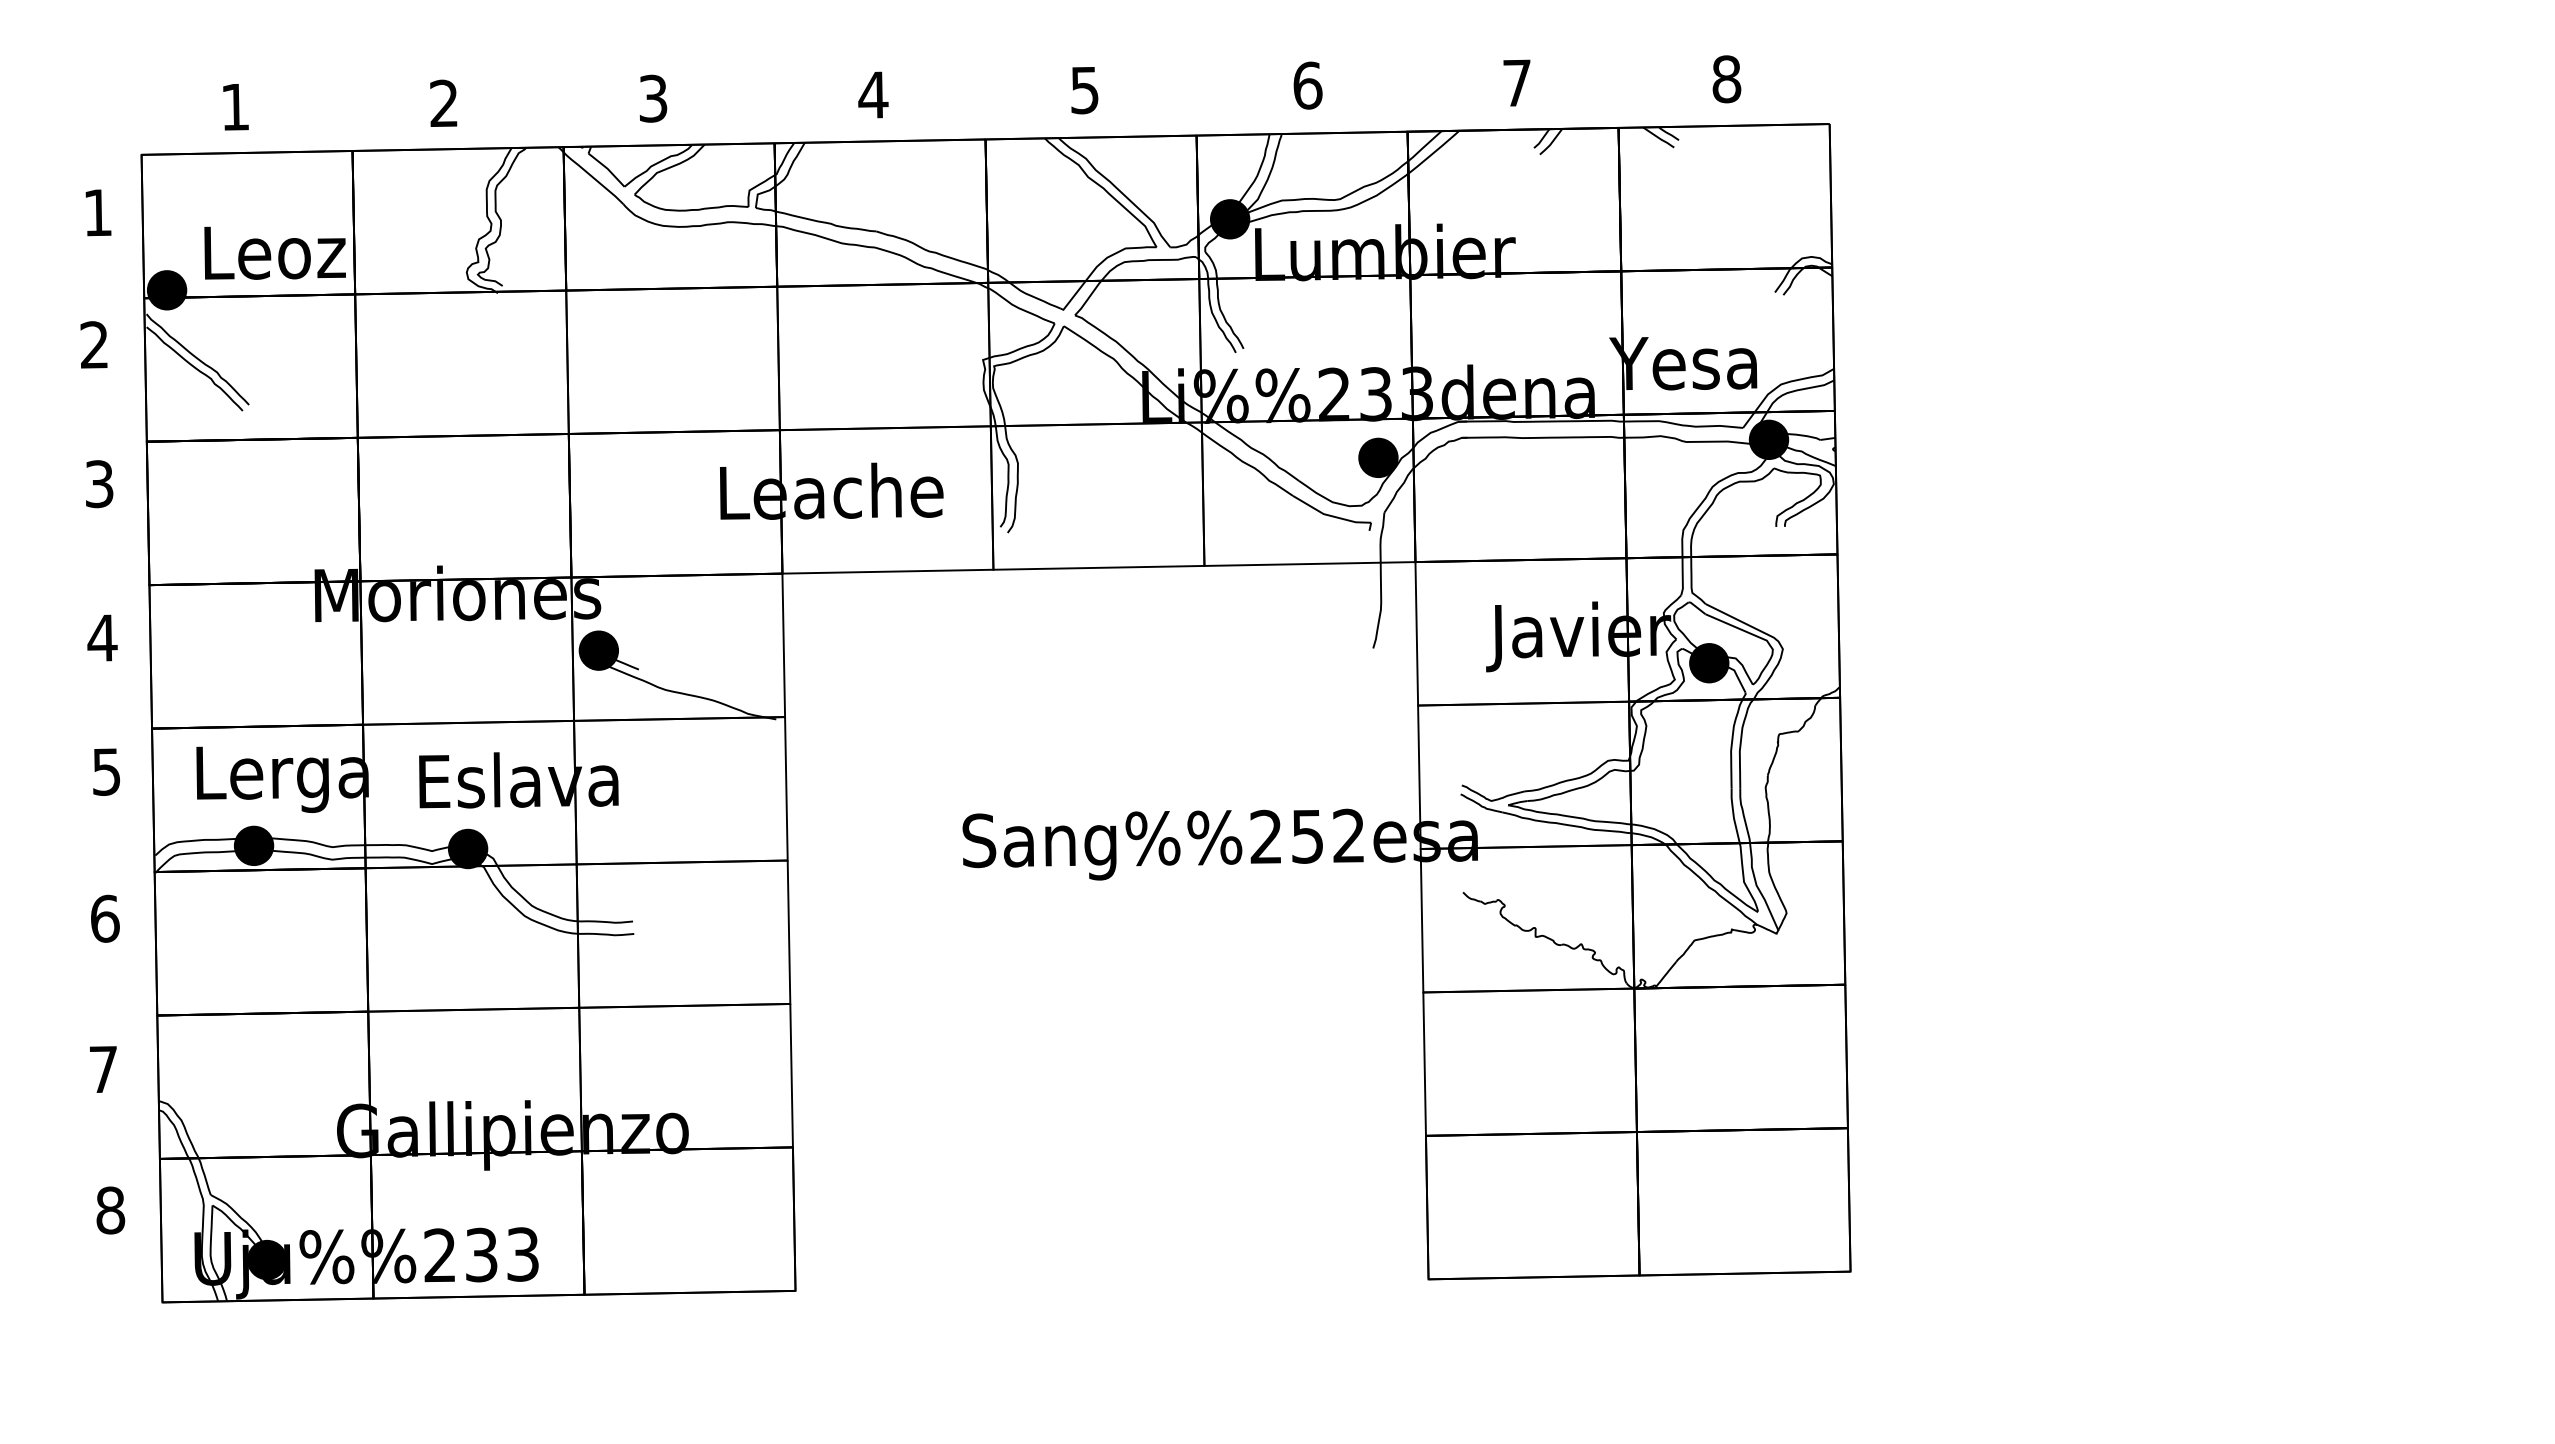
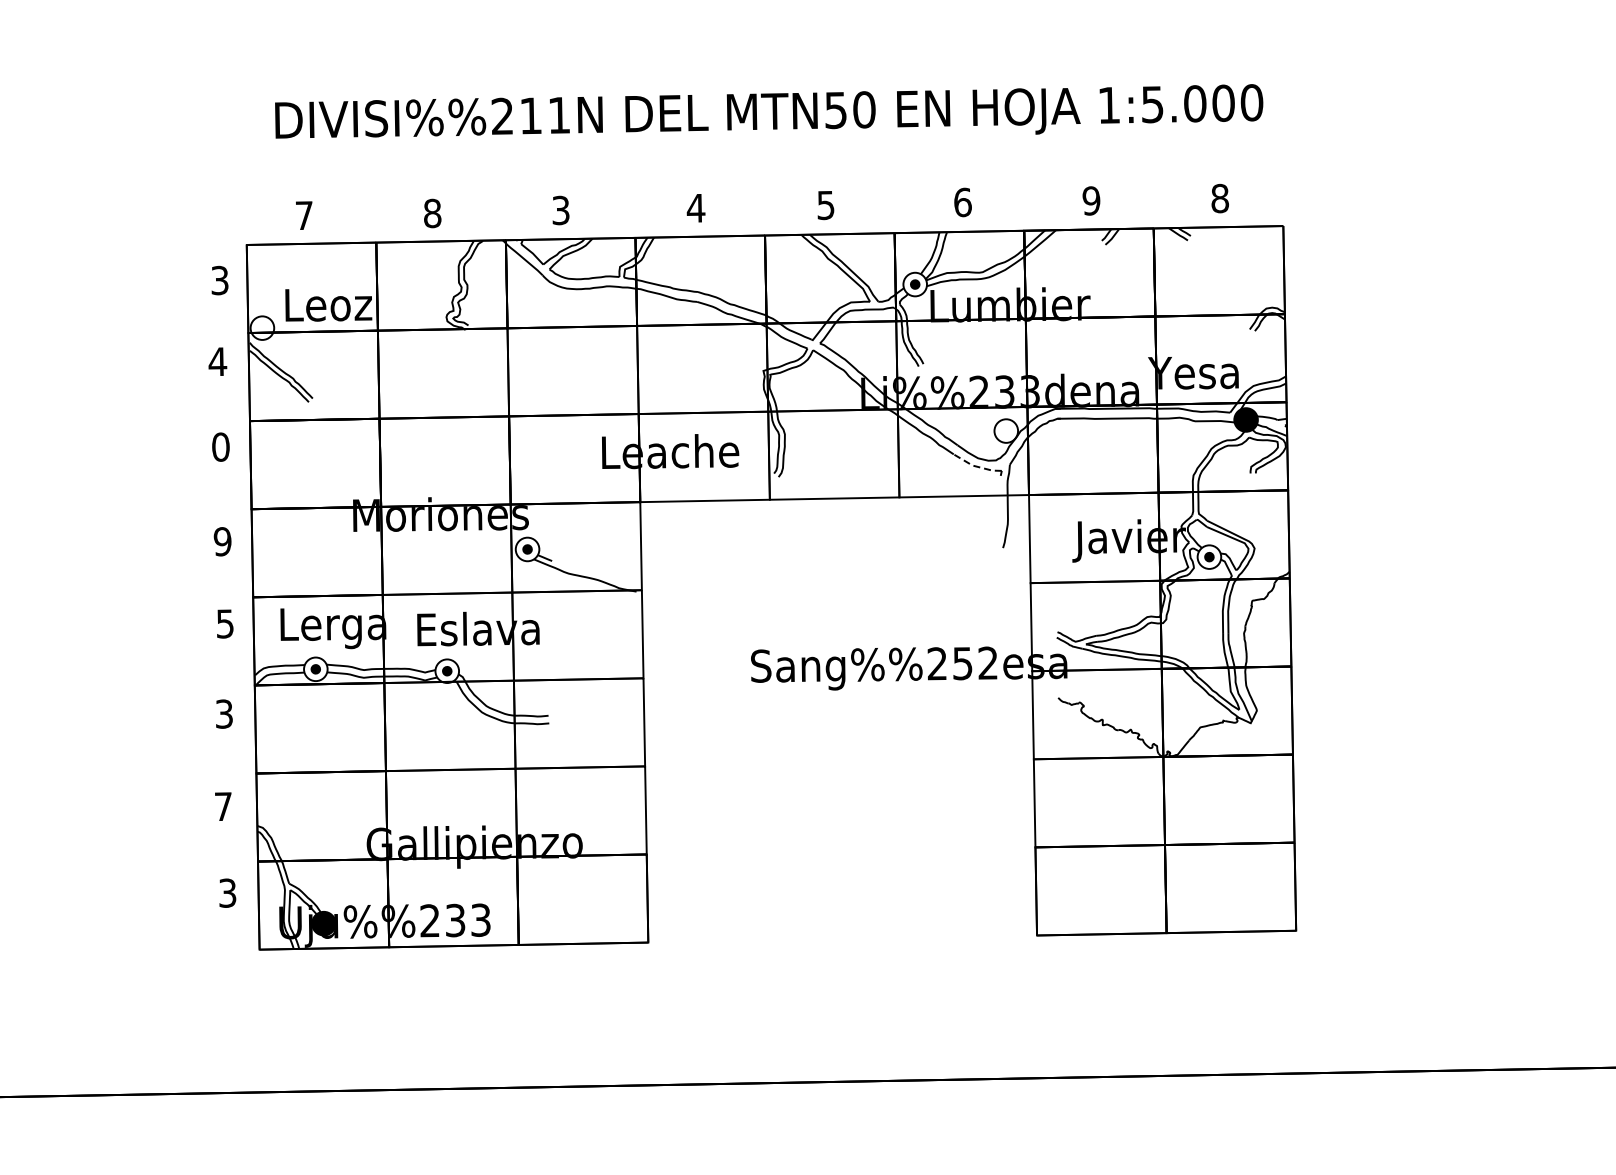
text: (1517, 82) -> (1091, 200), 7 -> 9
text: (444, 103) -> (432, 213), 2 -> 8
text: (235, 106) -> (304, 215), 1 -> 7
text: (97, 212) -> (219, 280), 1 -> 3
fill: (1230, 219) -> (915, 284), removed
fill: (167, 289) -> (262, 327), removed
text: (93, 344) -> (217, 361), 2 -> 4
fill: (1378, 456) -> (1006, 430), removed
text: (98, 483) -> (220, 446), 3 -> 0
line: (1329, 515) -> (976, 466), solid -> dashed
text: (102, 637) -> (222, 541), 4 -> 9
fill: (598, 650) -> (527, 549), removed
fill: (1709, 662) -> (1209, 556), removed
fill: (253, 846) -> (315, 669), removed
fill: (468, 849) -> (447, 671), removed
text: (105, 917) -> (224, 713), 6 -> 3
text: (110, 1209) -> (227, 892), 8 -> 3

